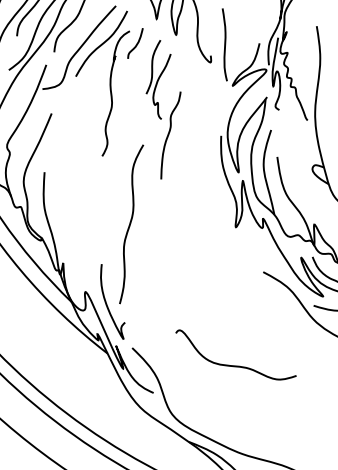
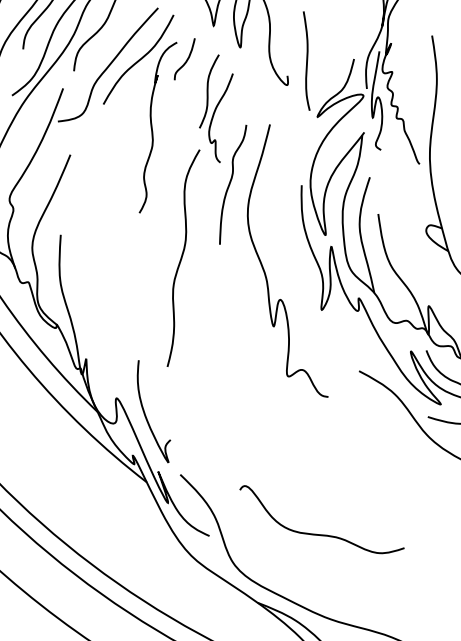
curve: (194, 197) -> (265, 269), added
curve: (131, 223) -> (183, 257), moved
curve: (235, 365) -> (321, 534), moved

